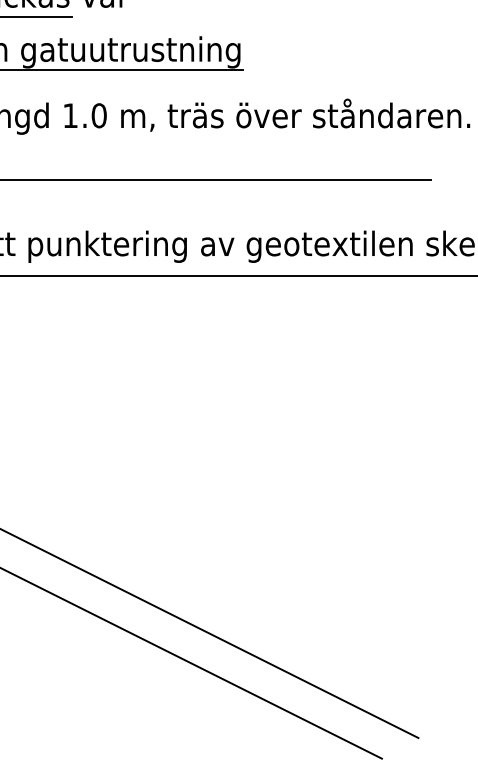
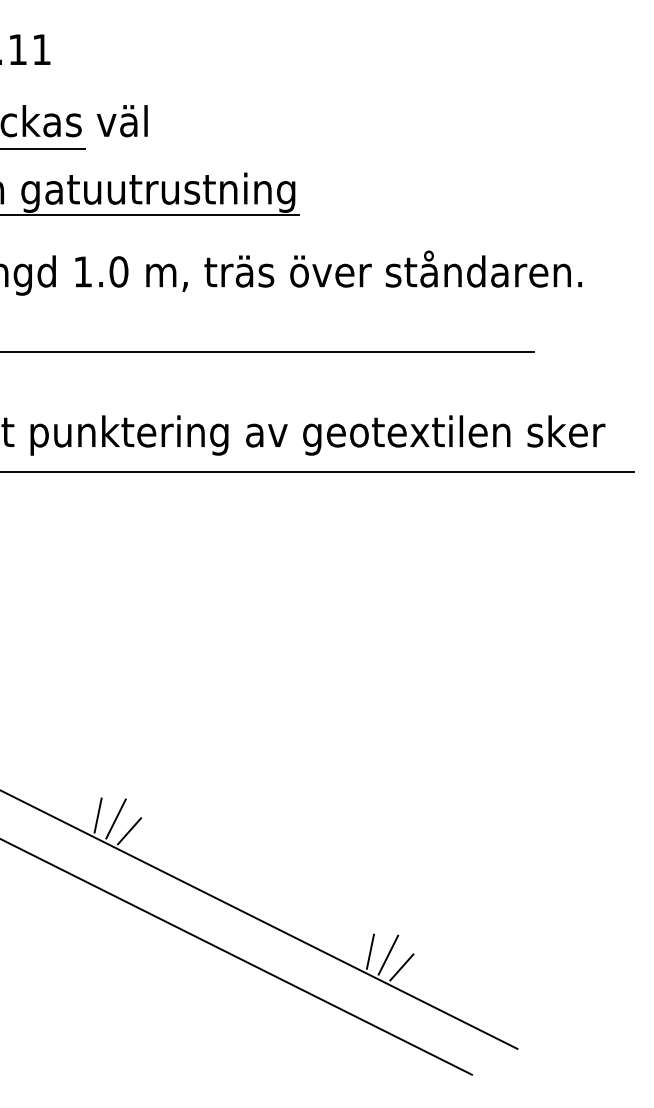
line: (82, 551) -> (97, 815), added
line: (96, 553) -> (115, 818), added
line: (107, 563) -> (129, 831), added
line: (299, 659) -> (369, 951), added
line: (315, 662) -> (388, 954), added
line: (325, 672) -> (401, 967), added

